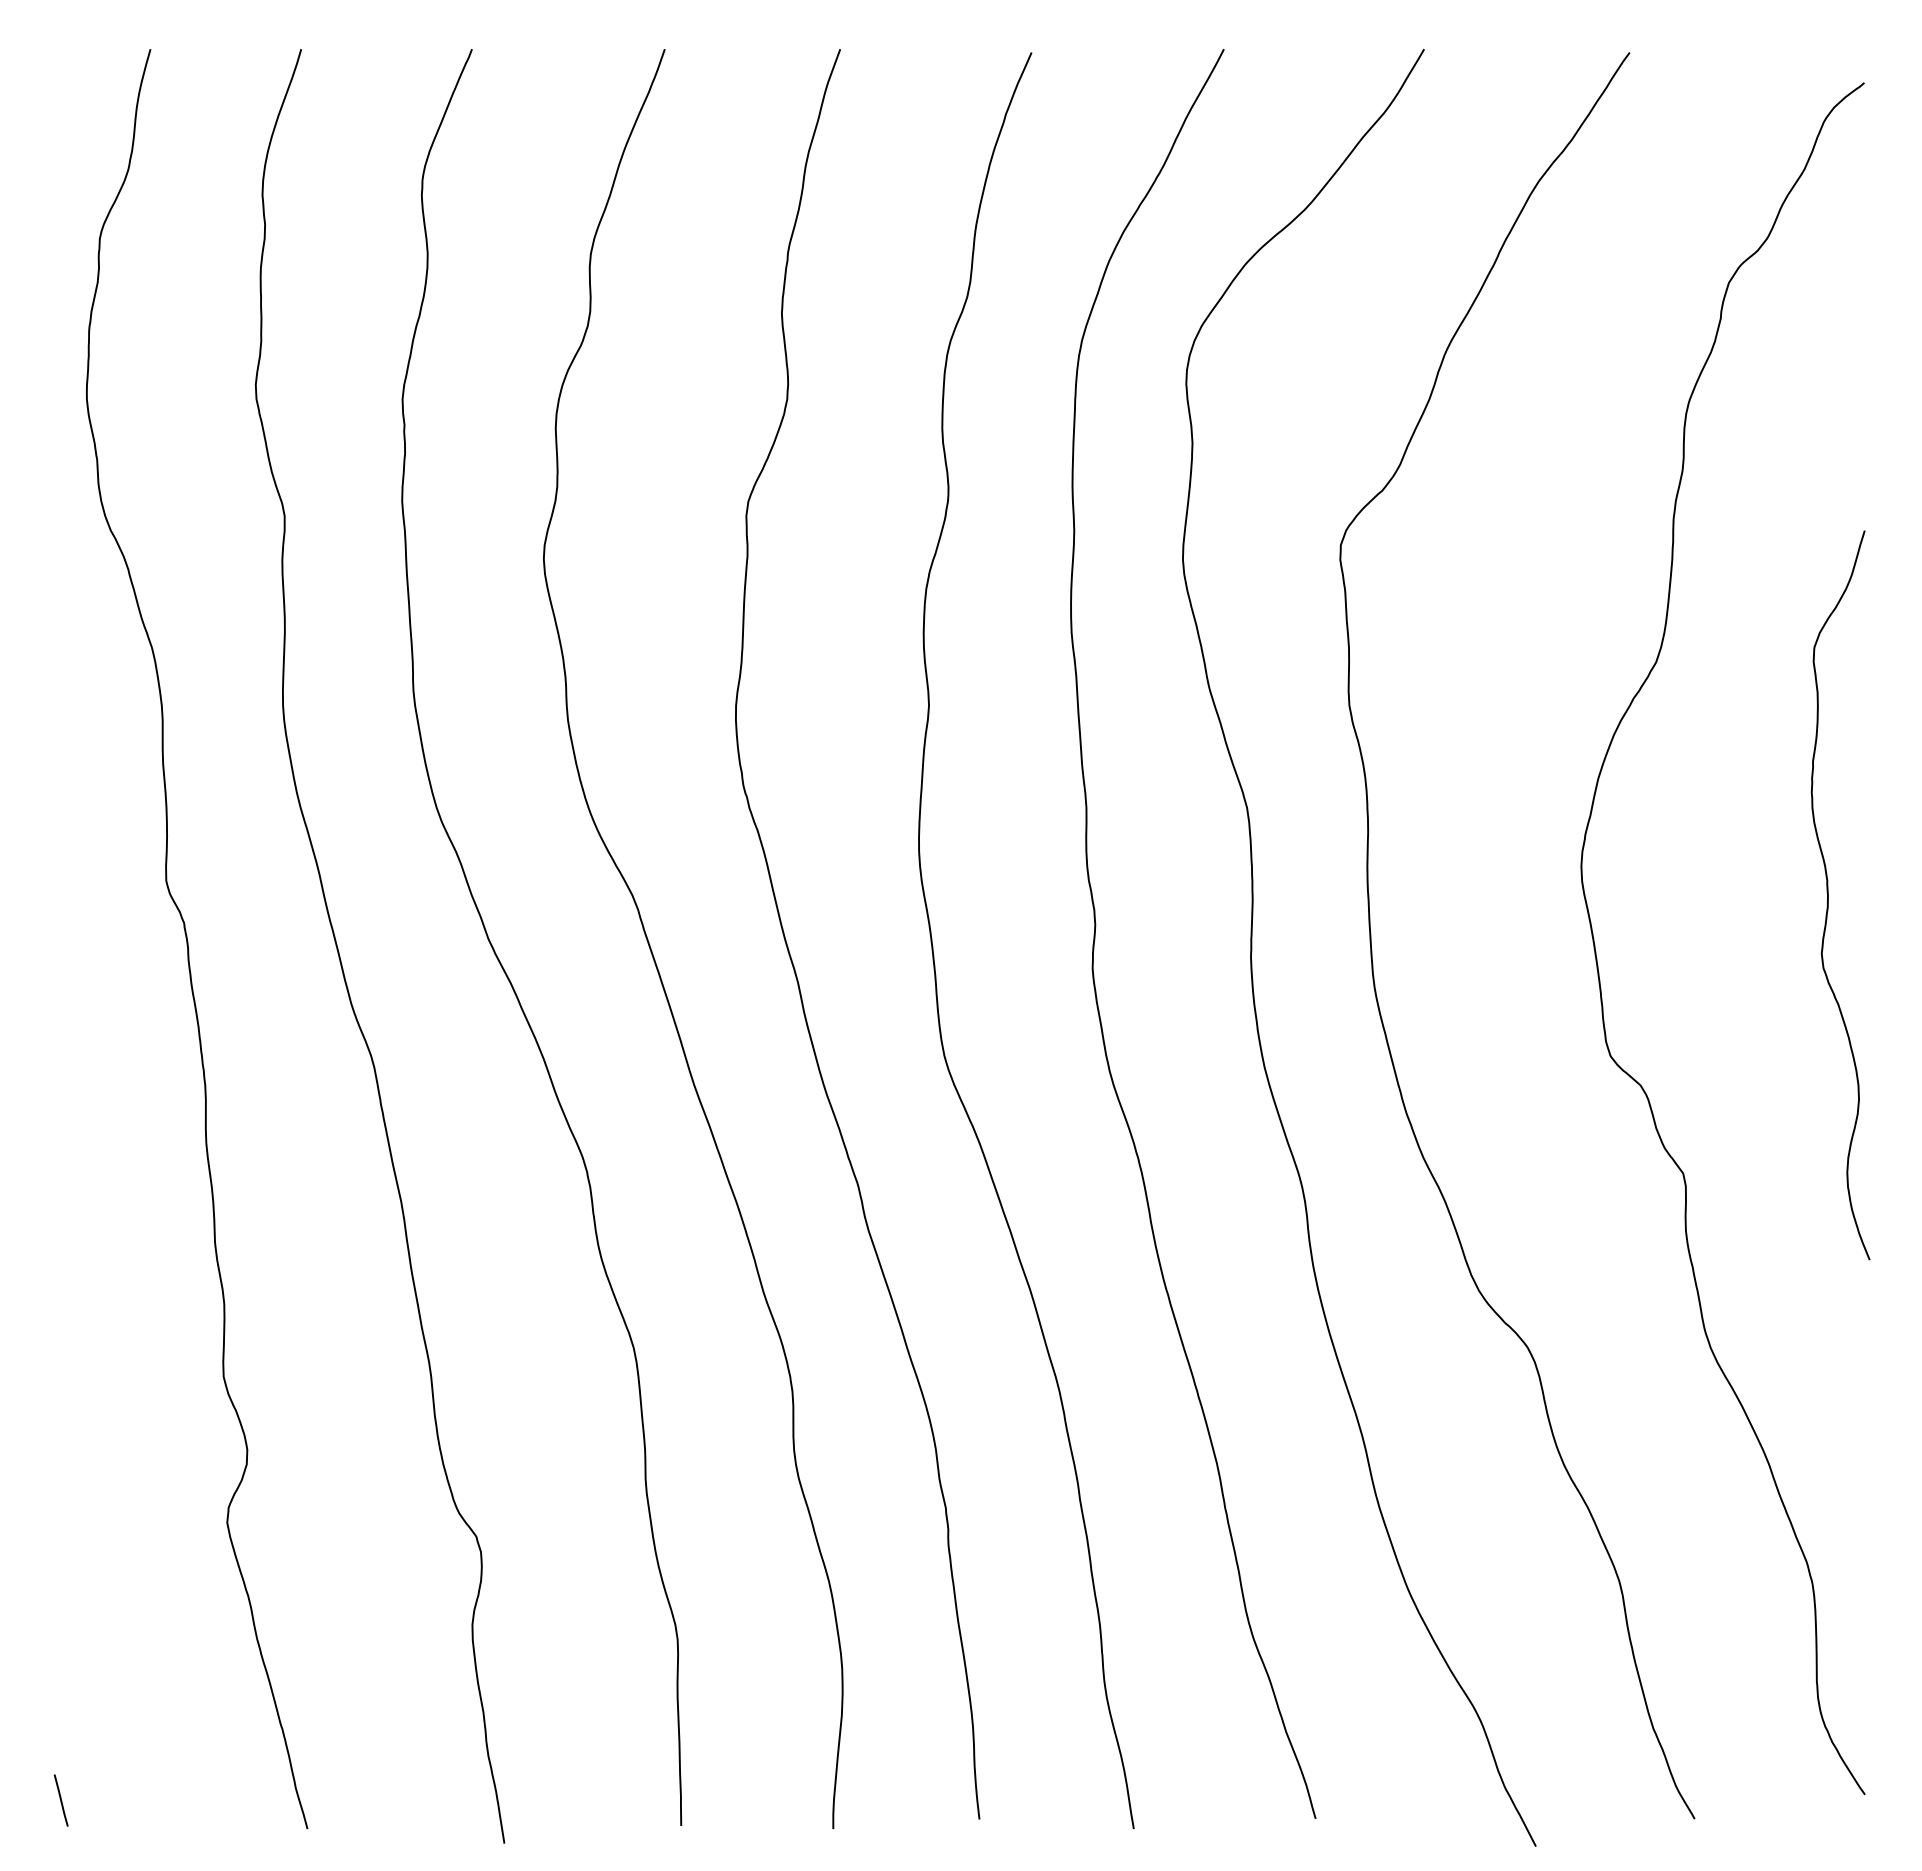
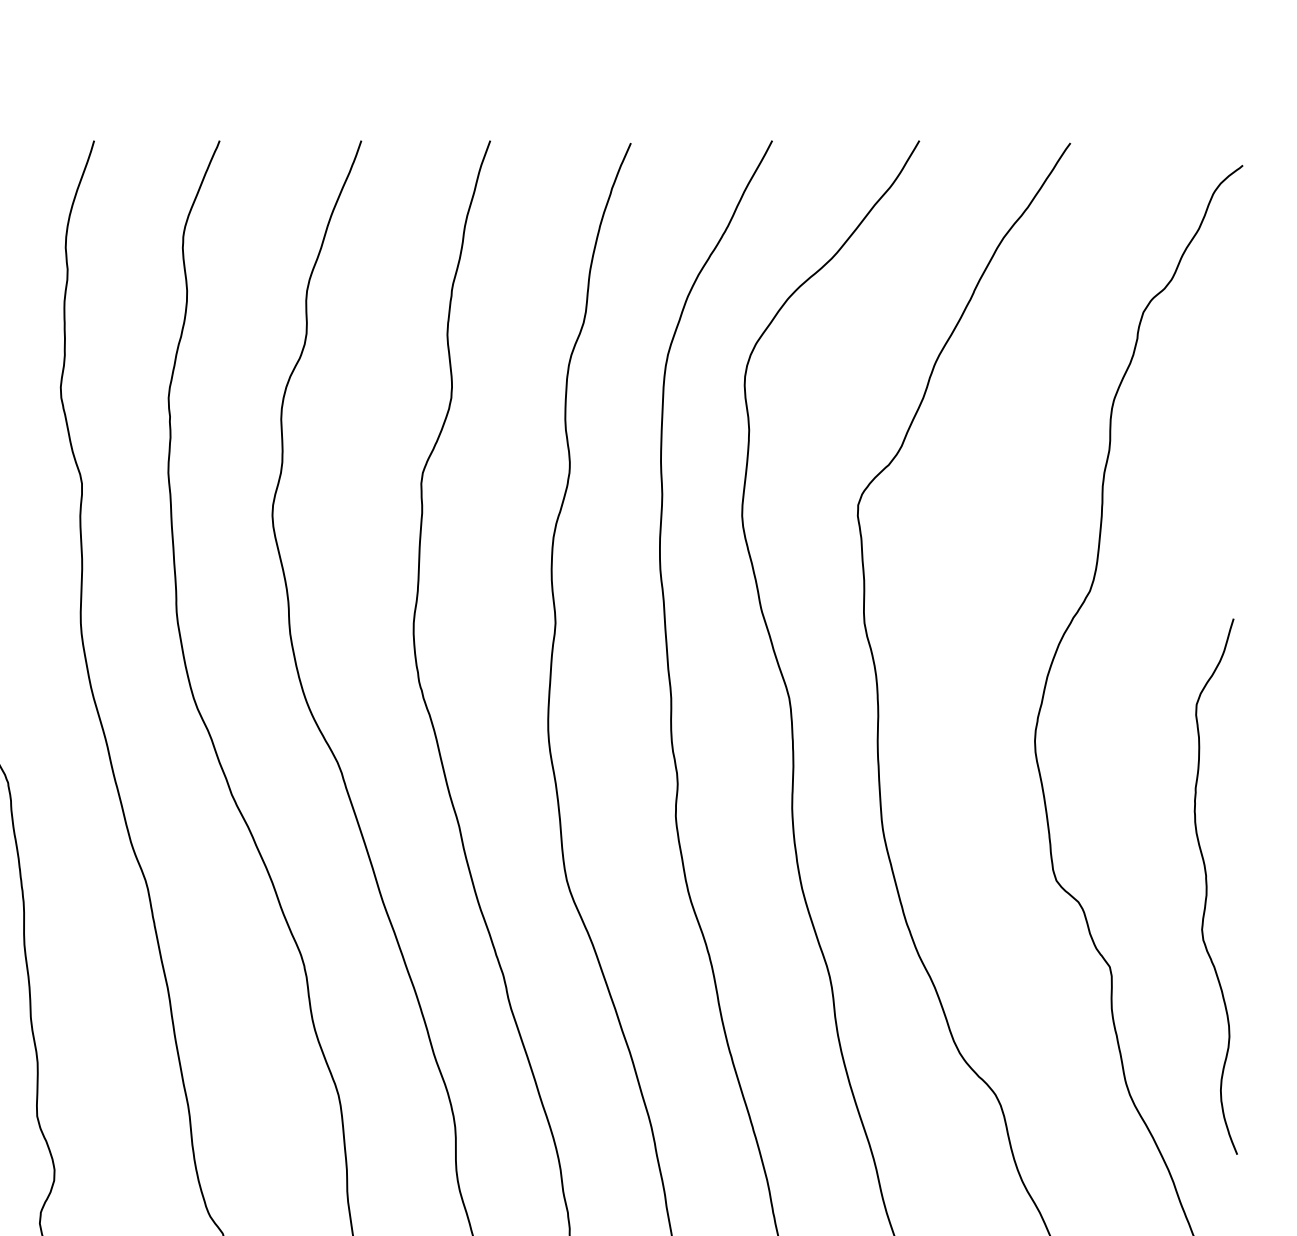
curve: (1828, 895) -> (1207, 886), moved

